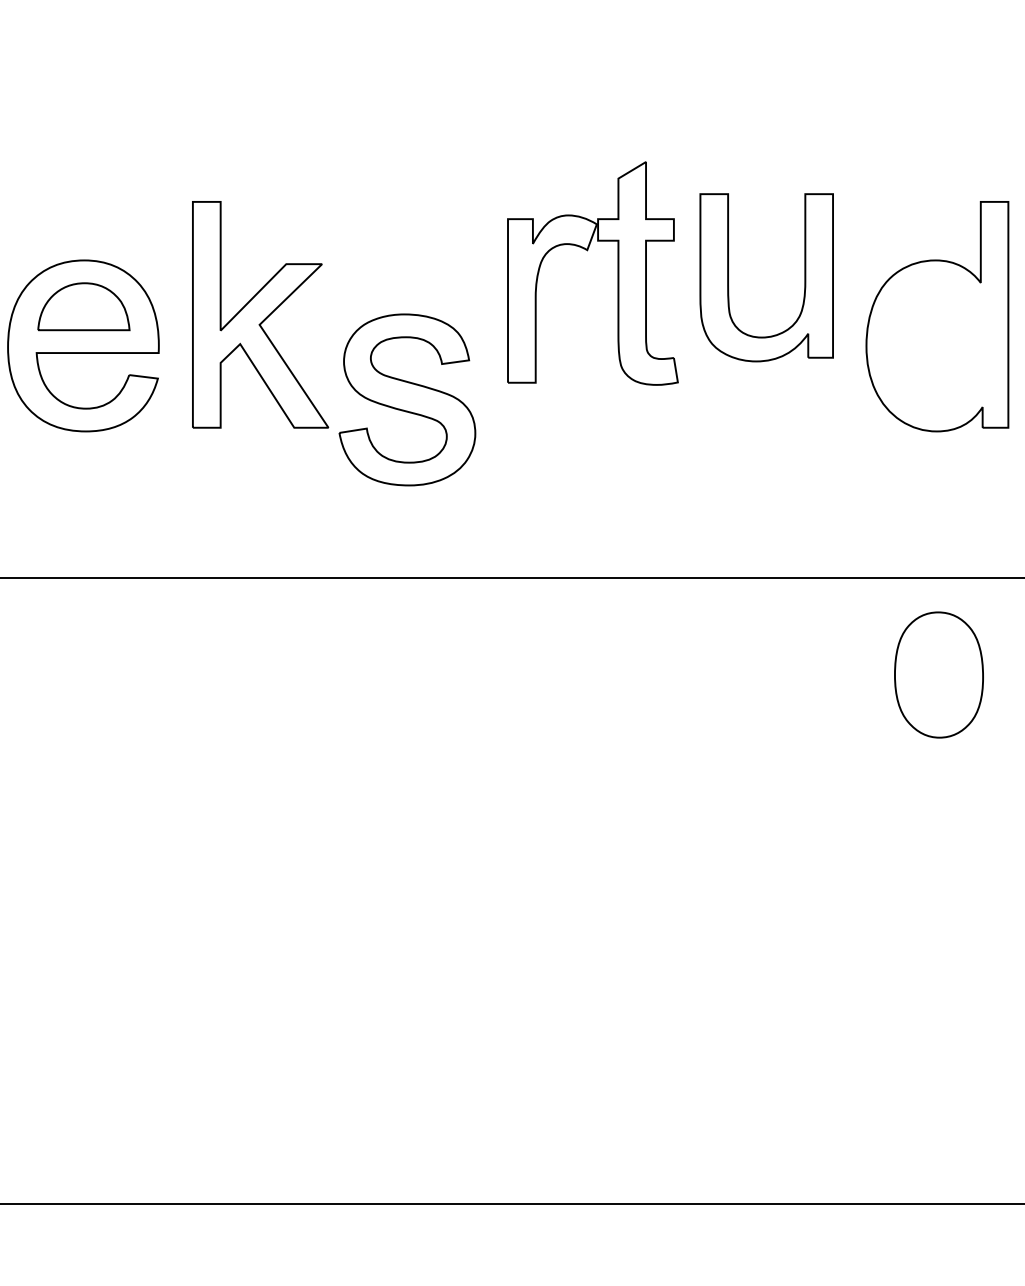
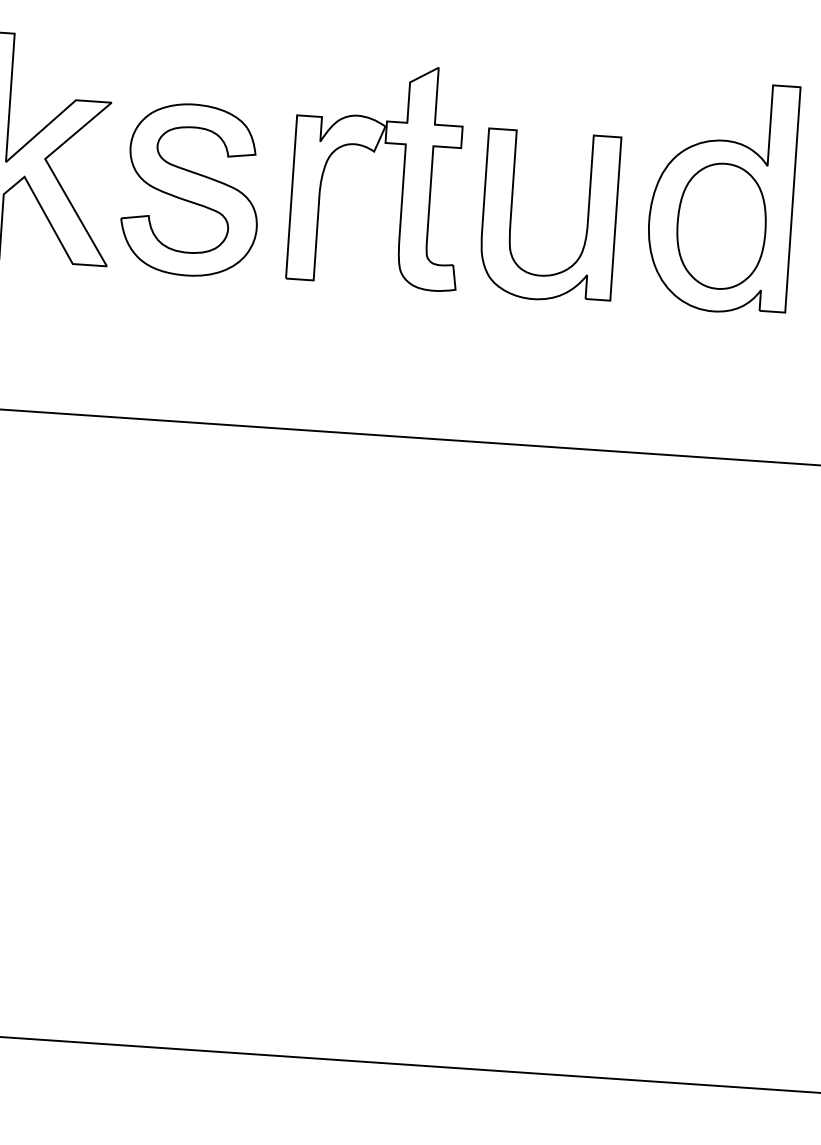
part: (587, 251) -> (374, 153), moved
part: (728, 277) -> (511, 213), moved
part: (407, 399) -> (191, 189), moved
part: (938, 674) -> (721, 225), moved

